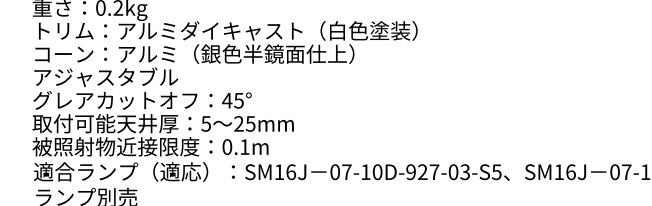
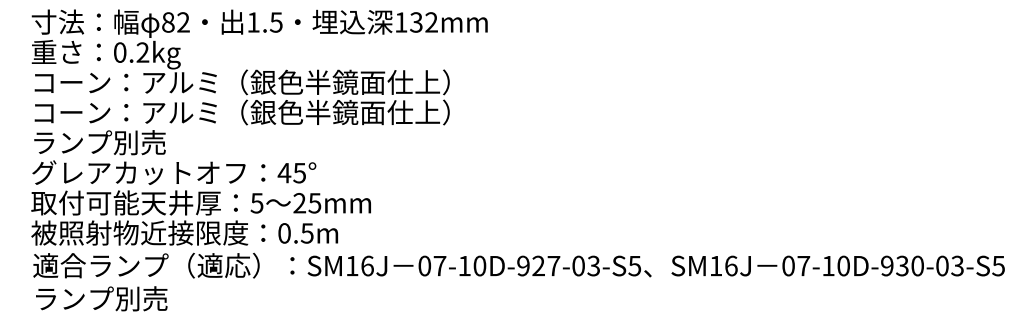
text: (225, 31) -> (282, 82), トリム：アルミダイキャスト（白色塗装） -> コーン：アルミ（銀色半鏡面仕上）
text: (105, 77) -> (126, 142), アジャスタブル -> ランプ別売
text: (244, 147) -> (306, 233), 0.1m -> 0.5m

